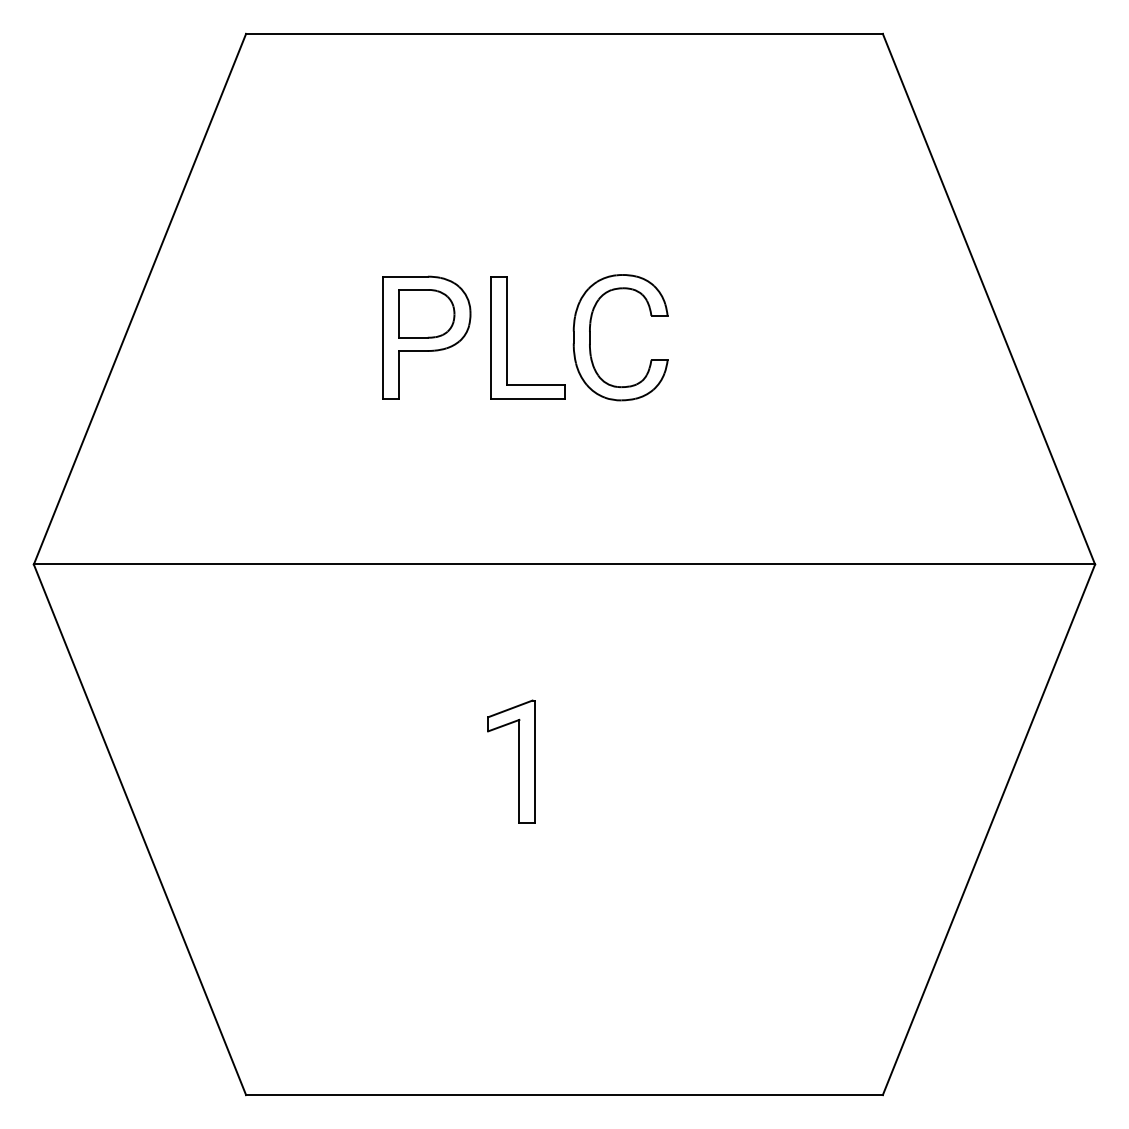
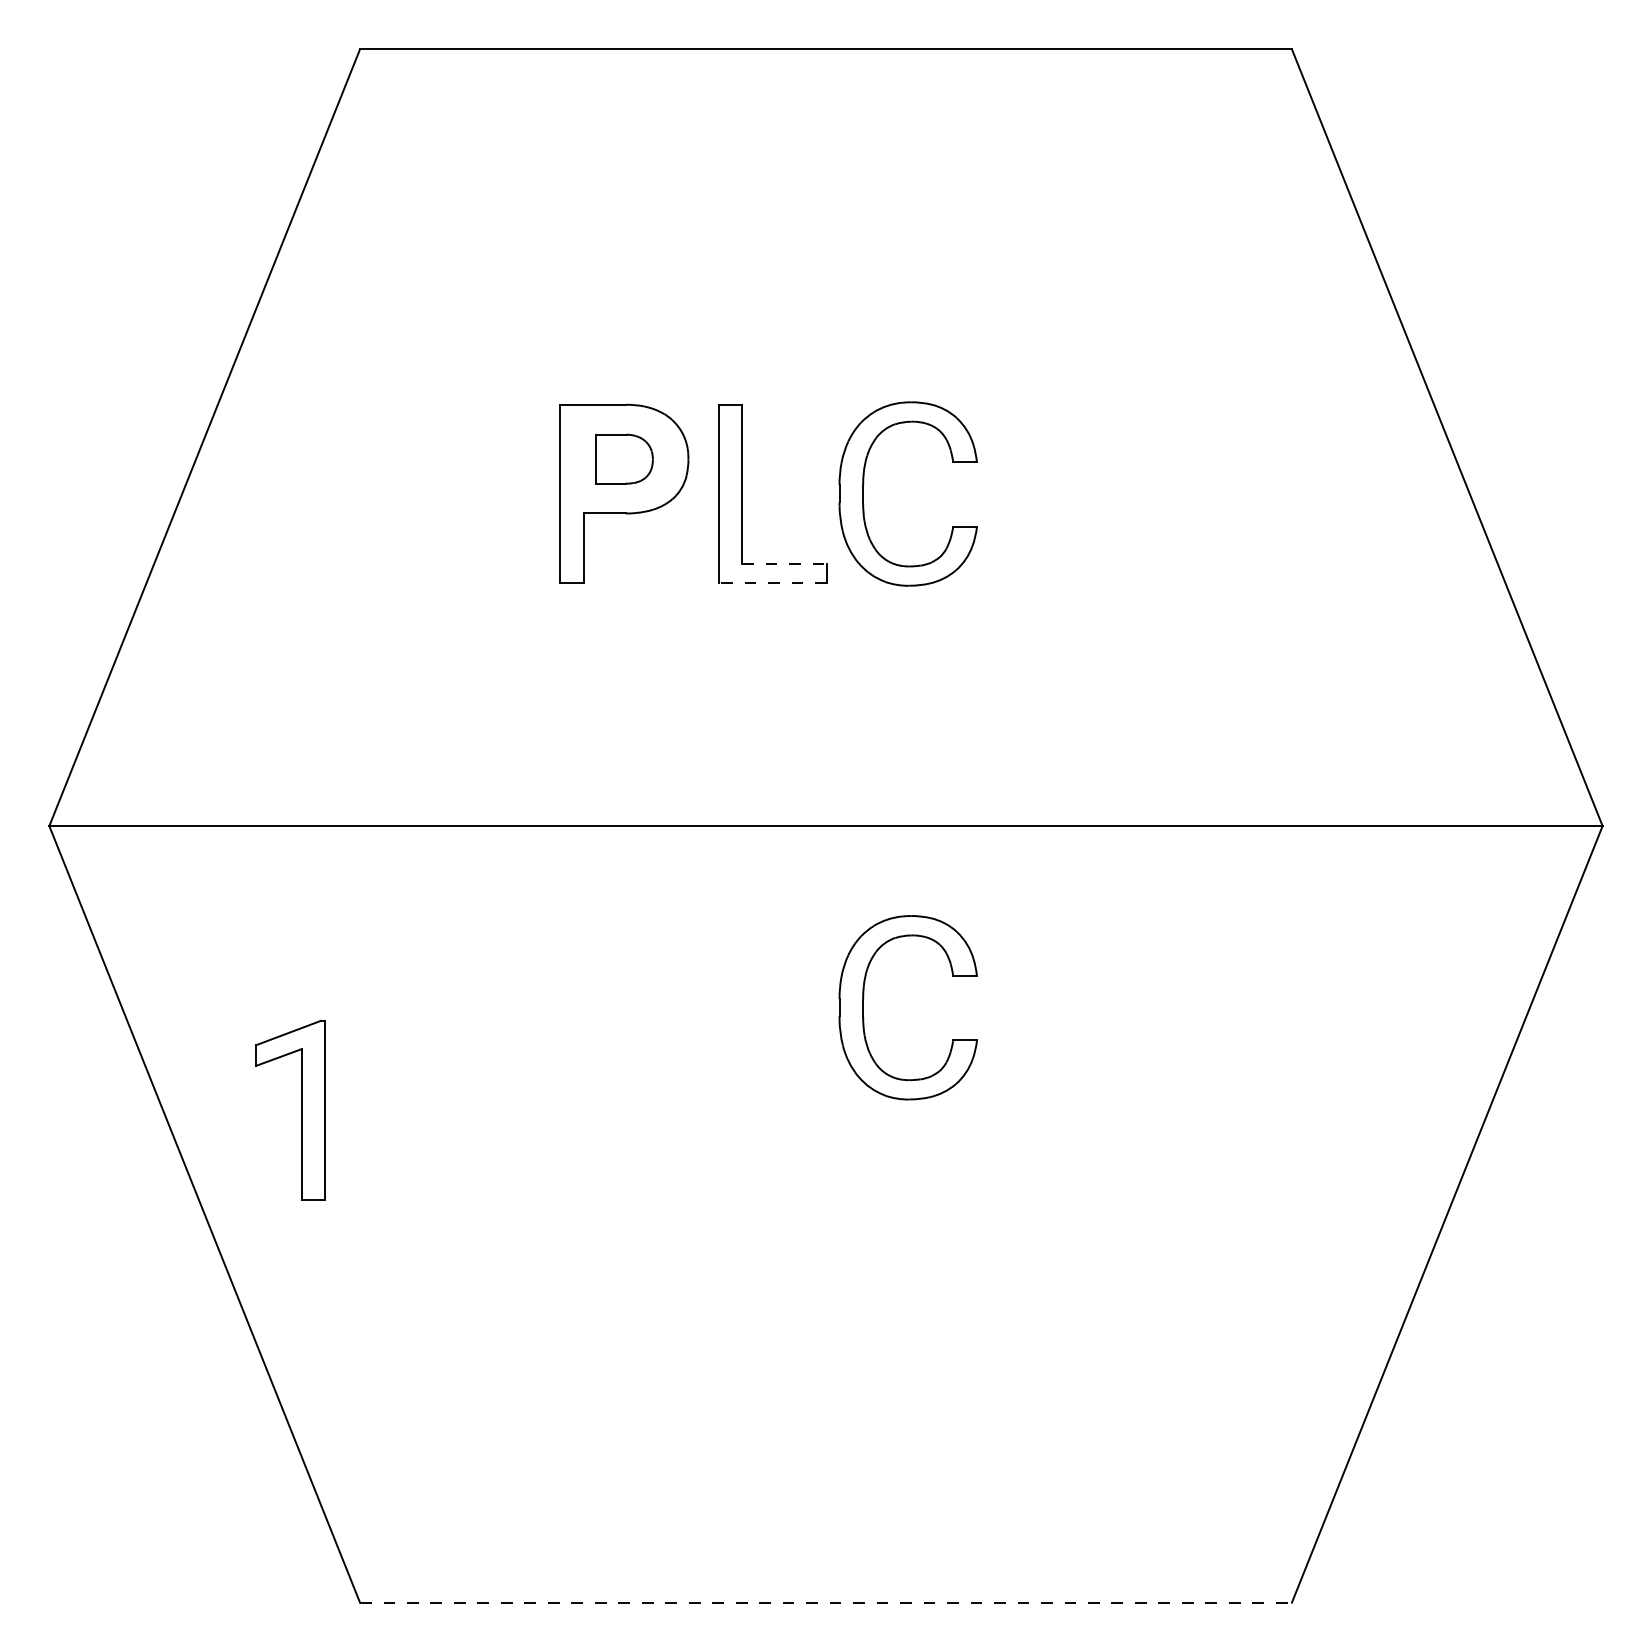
part: (426, 313) -> (624, 458), size x0.7
line: (536, 385) -> (785, 564), solid -> dashed
line: (528, 398) -> (773, 583), solid -> dashed
part: (590, 688) -> (864, 1007), added
part: (518, 761) -> (300, 1109), moved
line: (564, 1095) -> (826, 1603), solid -> dashed

